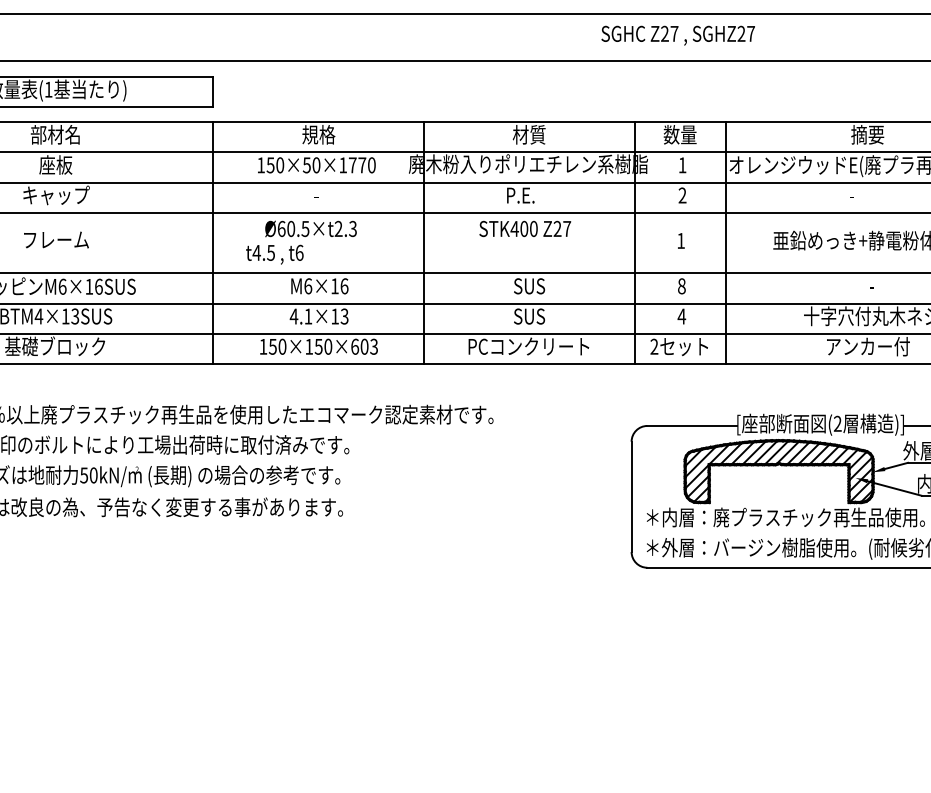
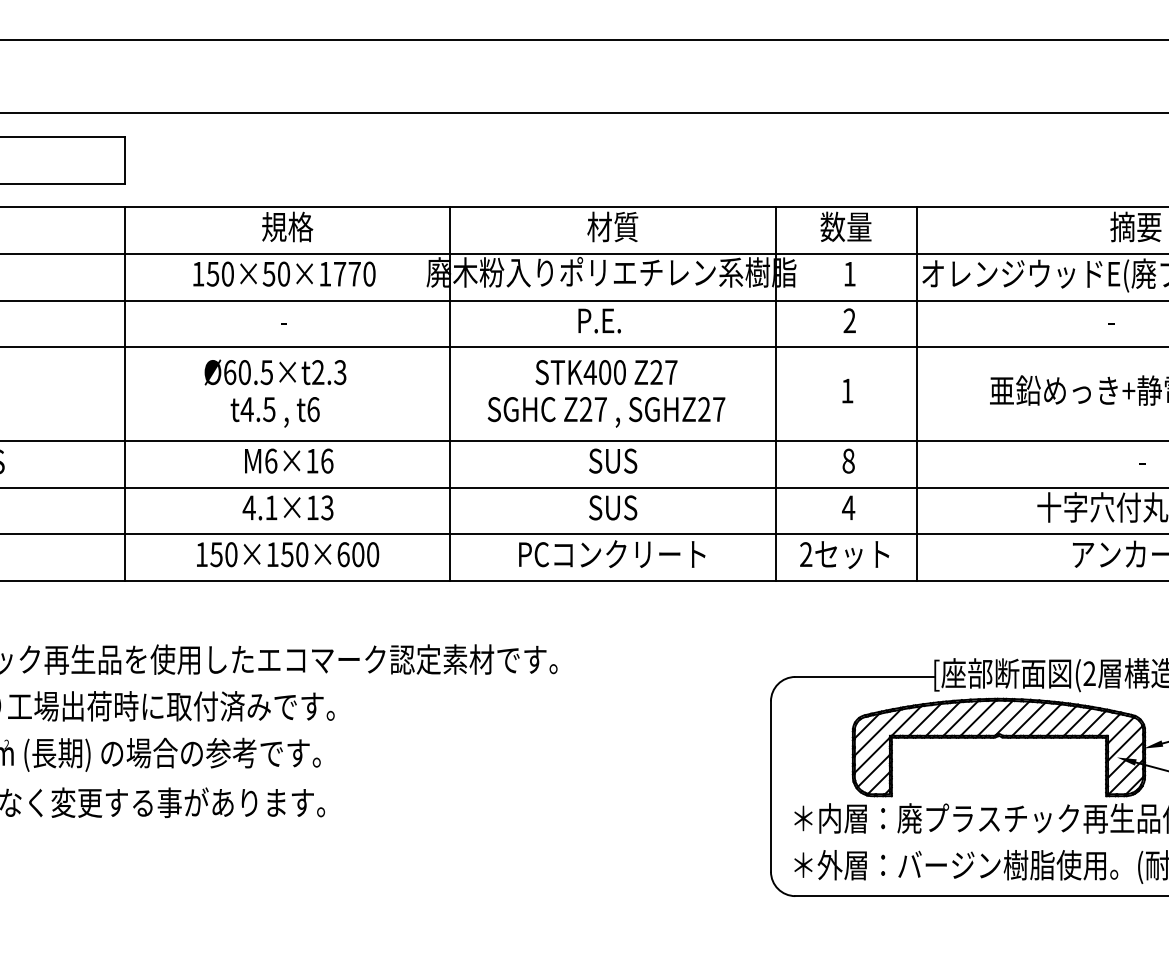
text: (677, 35) -> (605, 411), moved
text: (274, 254) -> (274, 411), moved
text: (374, 346) -> (373, 554), 150×150×603 -> 150×150×600

